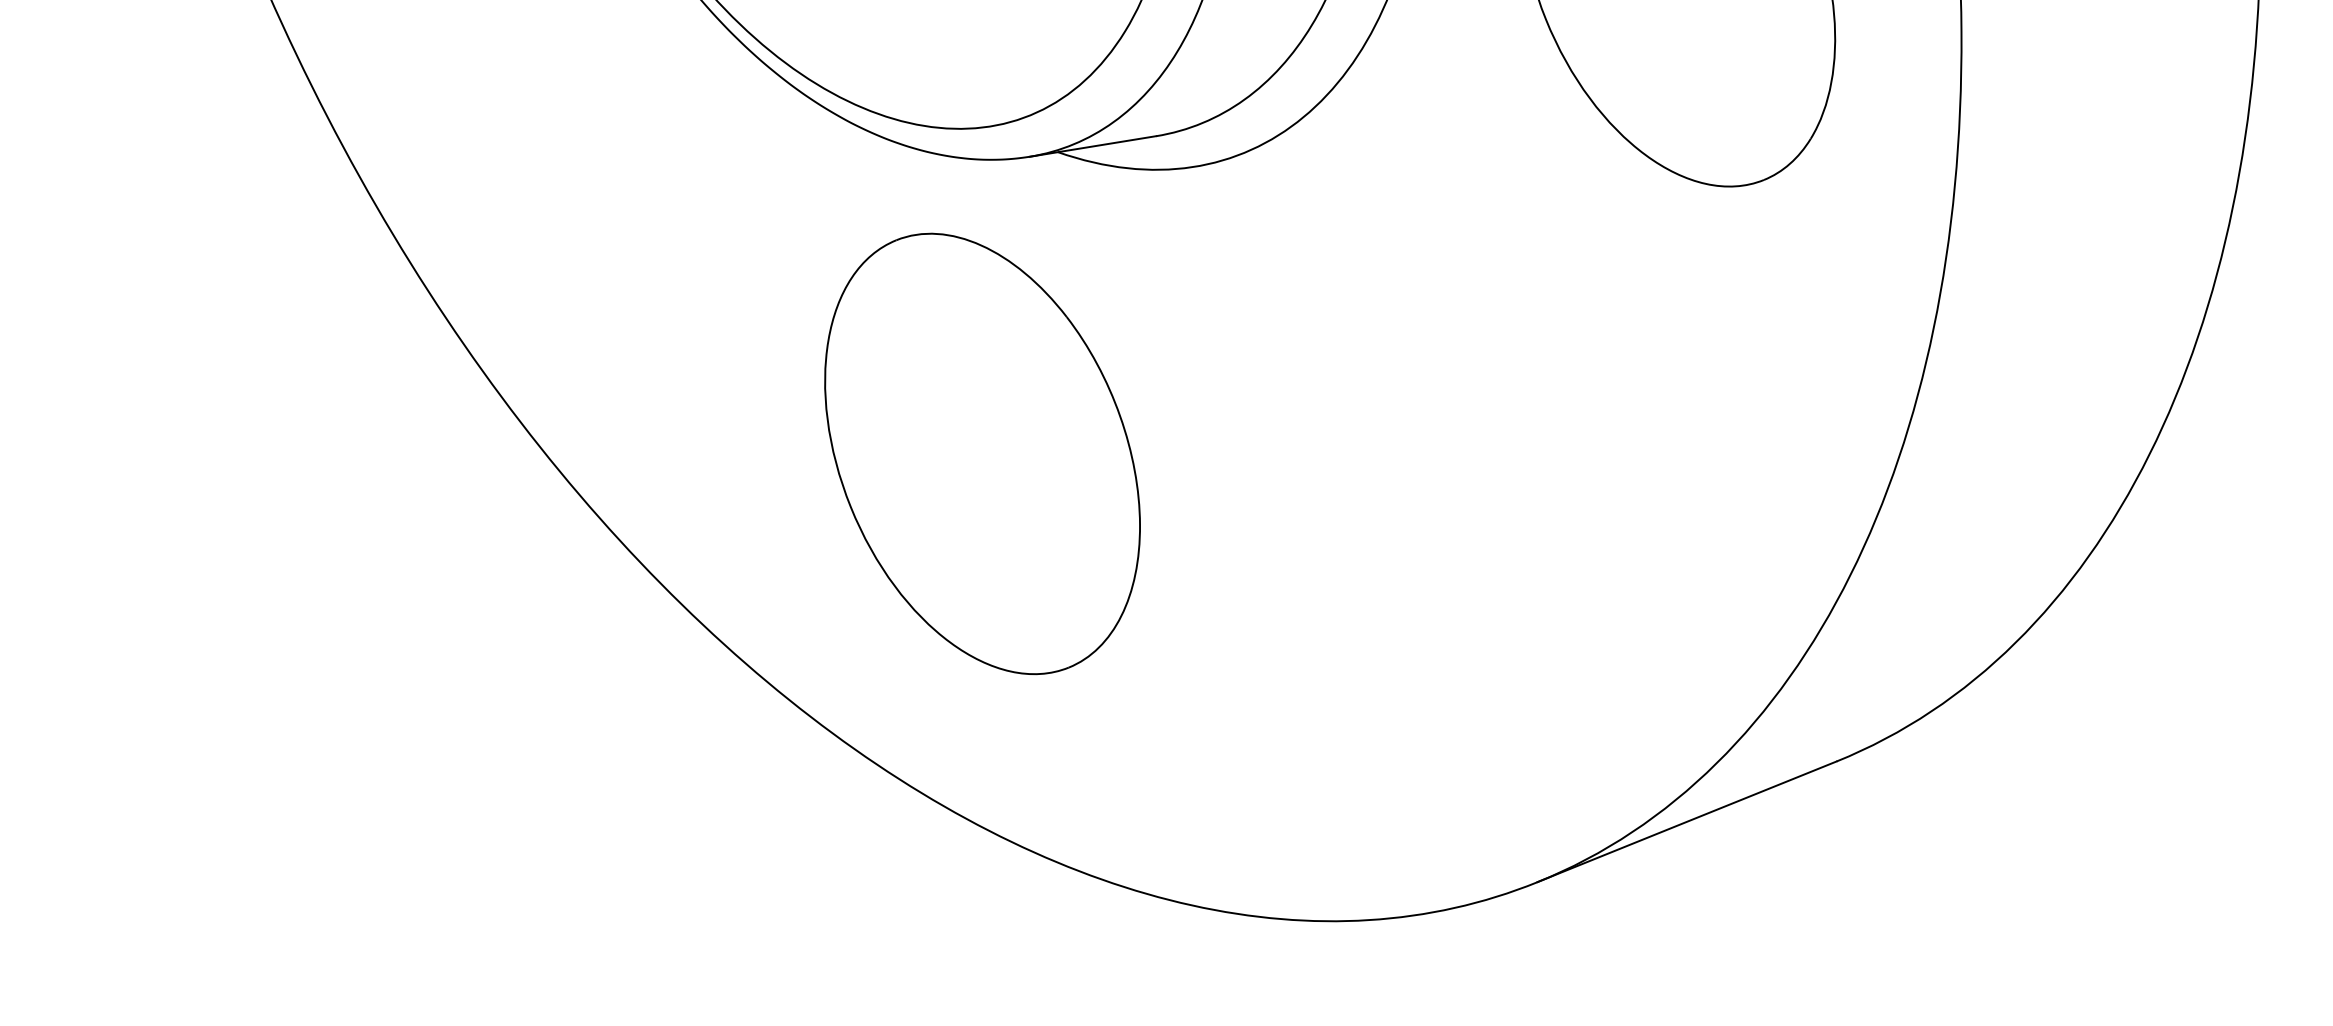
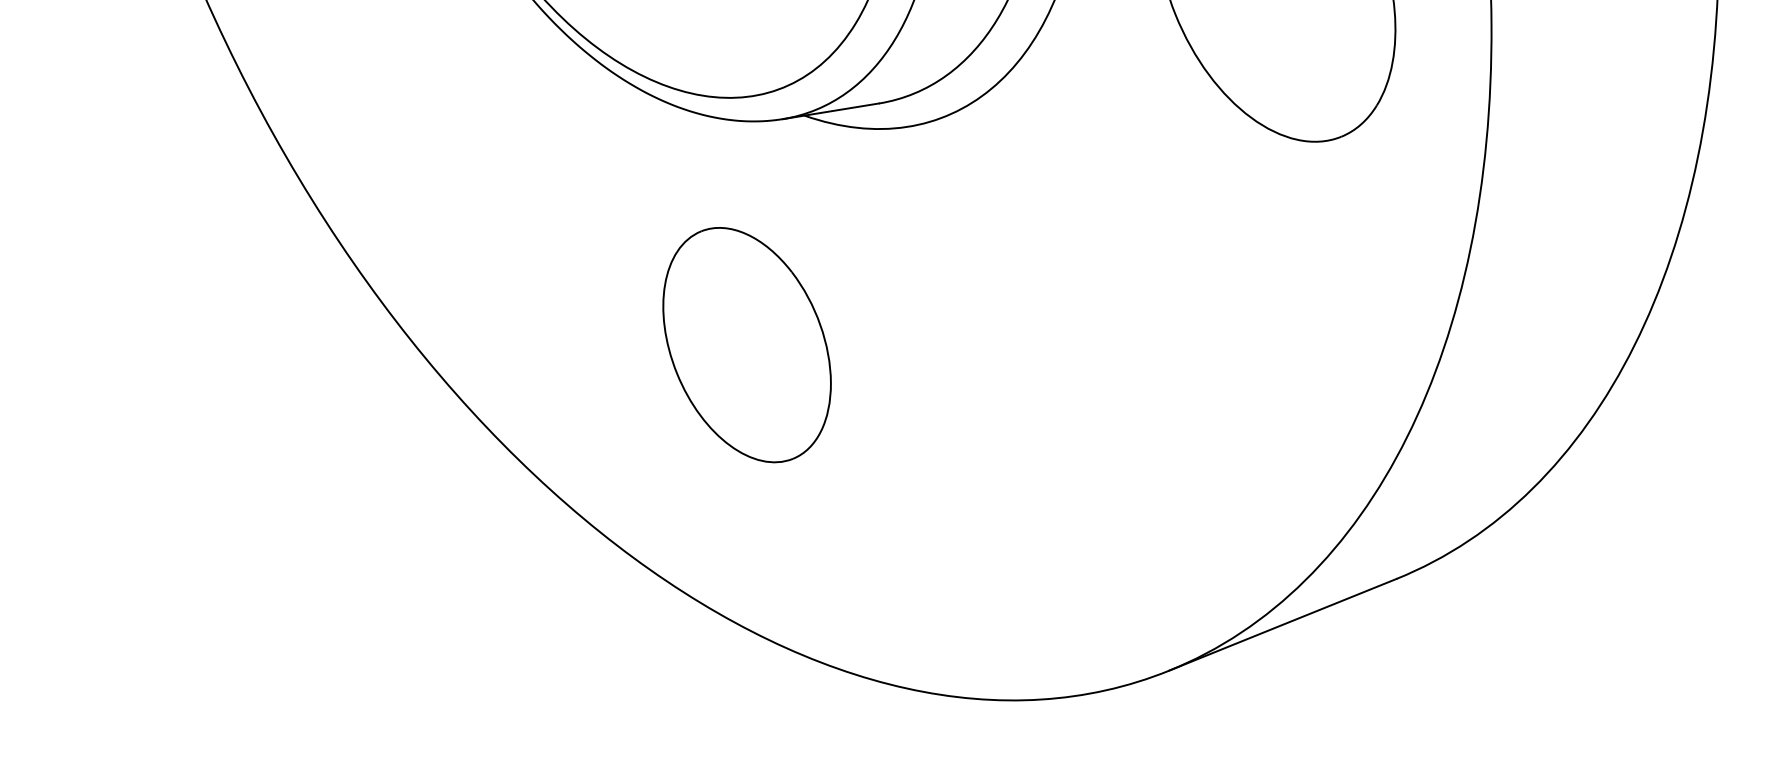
part: (982, 453) -> (747, 344), size x0.7

